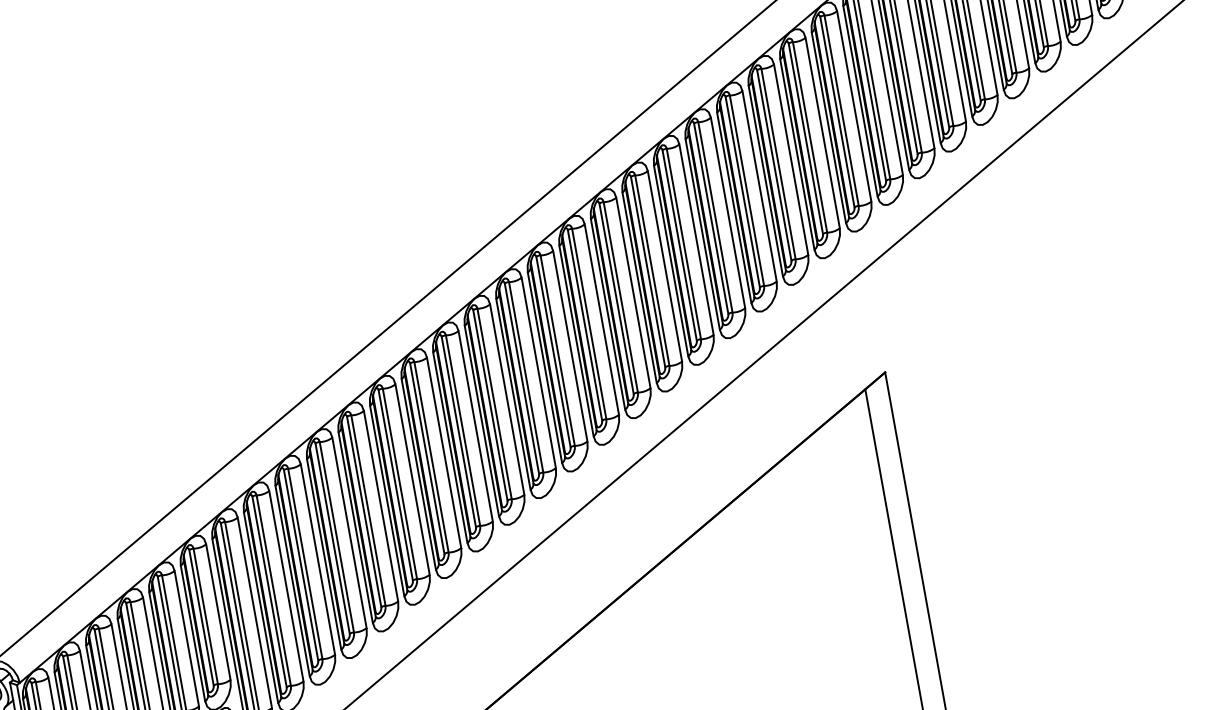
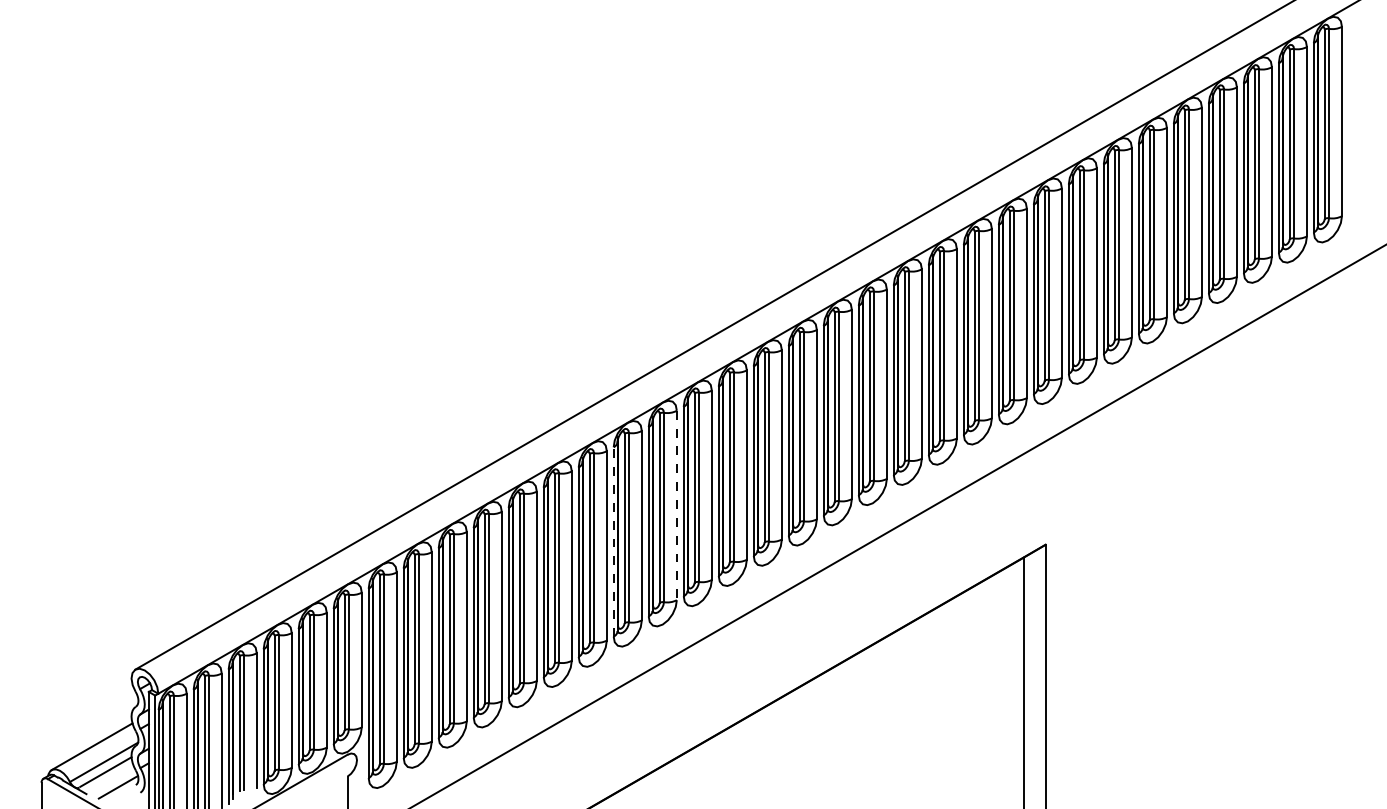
line: (506, 399) -> (676, 505), solid -> dashed
line: (450, 447) -> (613, 541), solid -> dashed

